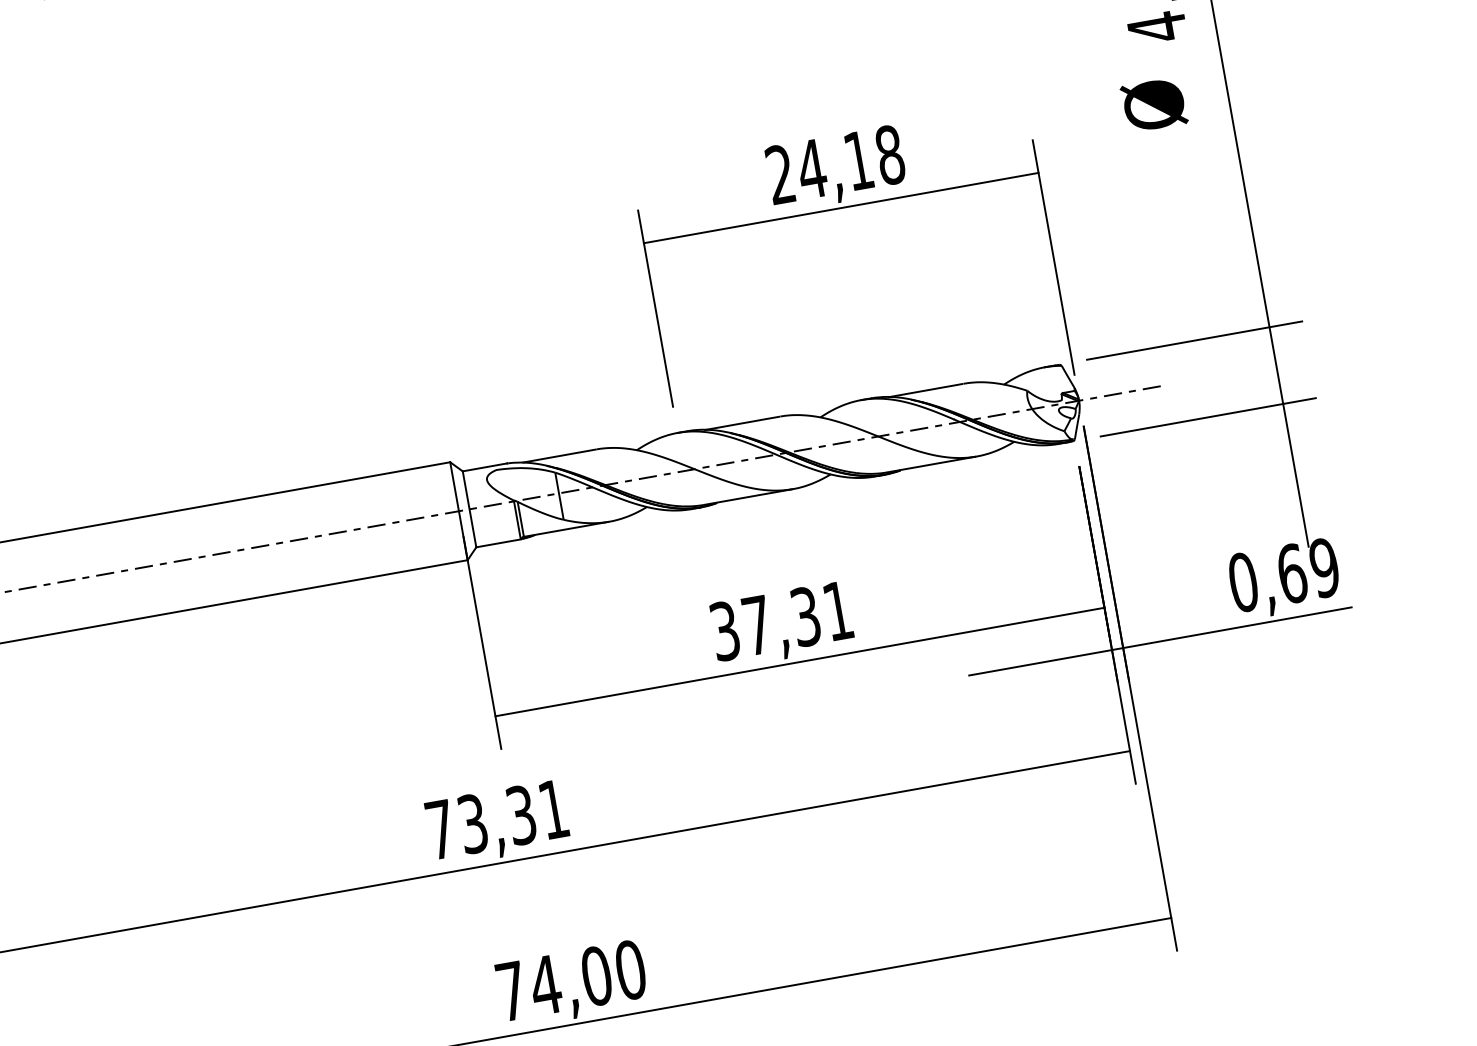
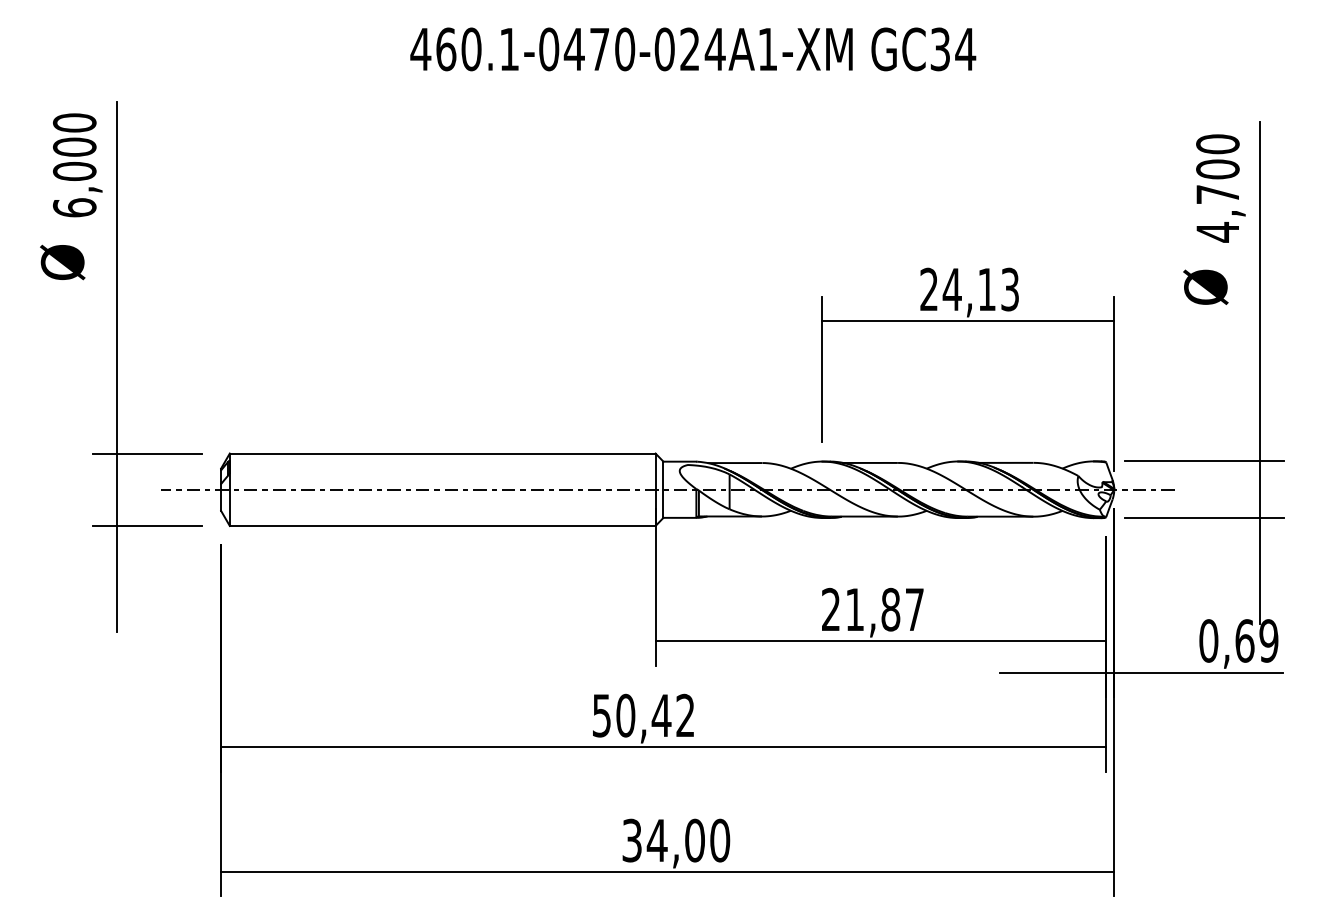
text: (890, 154) -> (1010, 289), 24,18 -> 24,13
text: (781, 620) -> (872, 609), 37,31 -> 21,87
text: (496, 819) -> (643, 715), 73,31 -> 50,42
text: (510, 991) -> (631, 840), 74,00 -> 34,00

